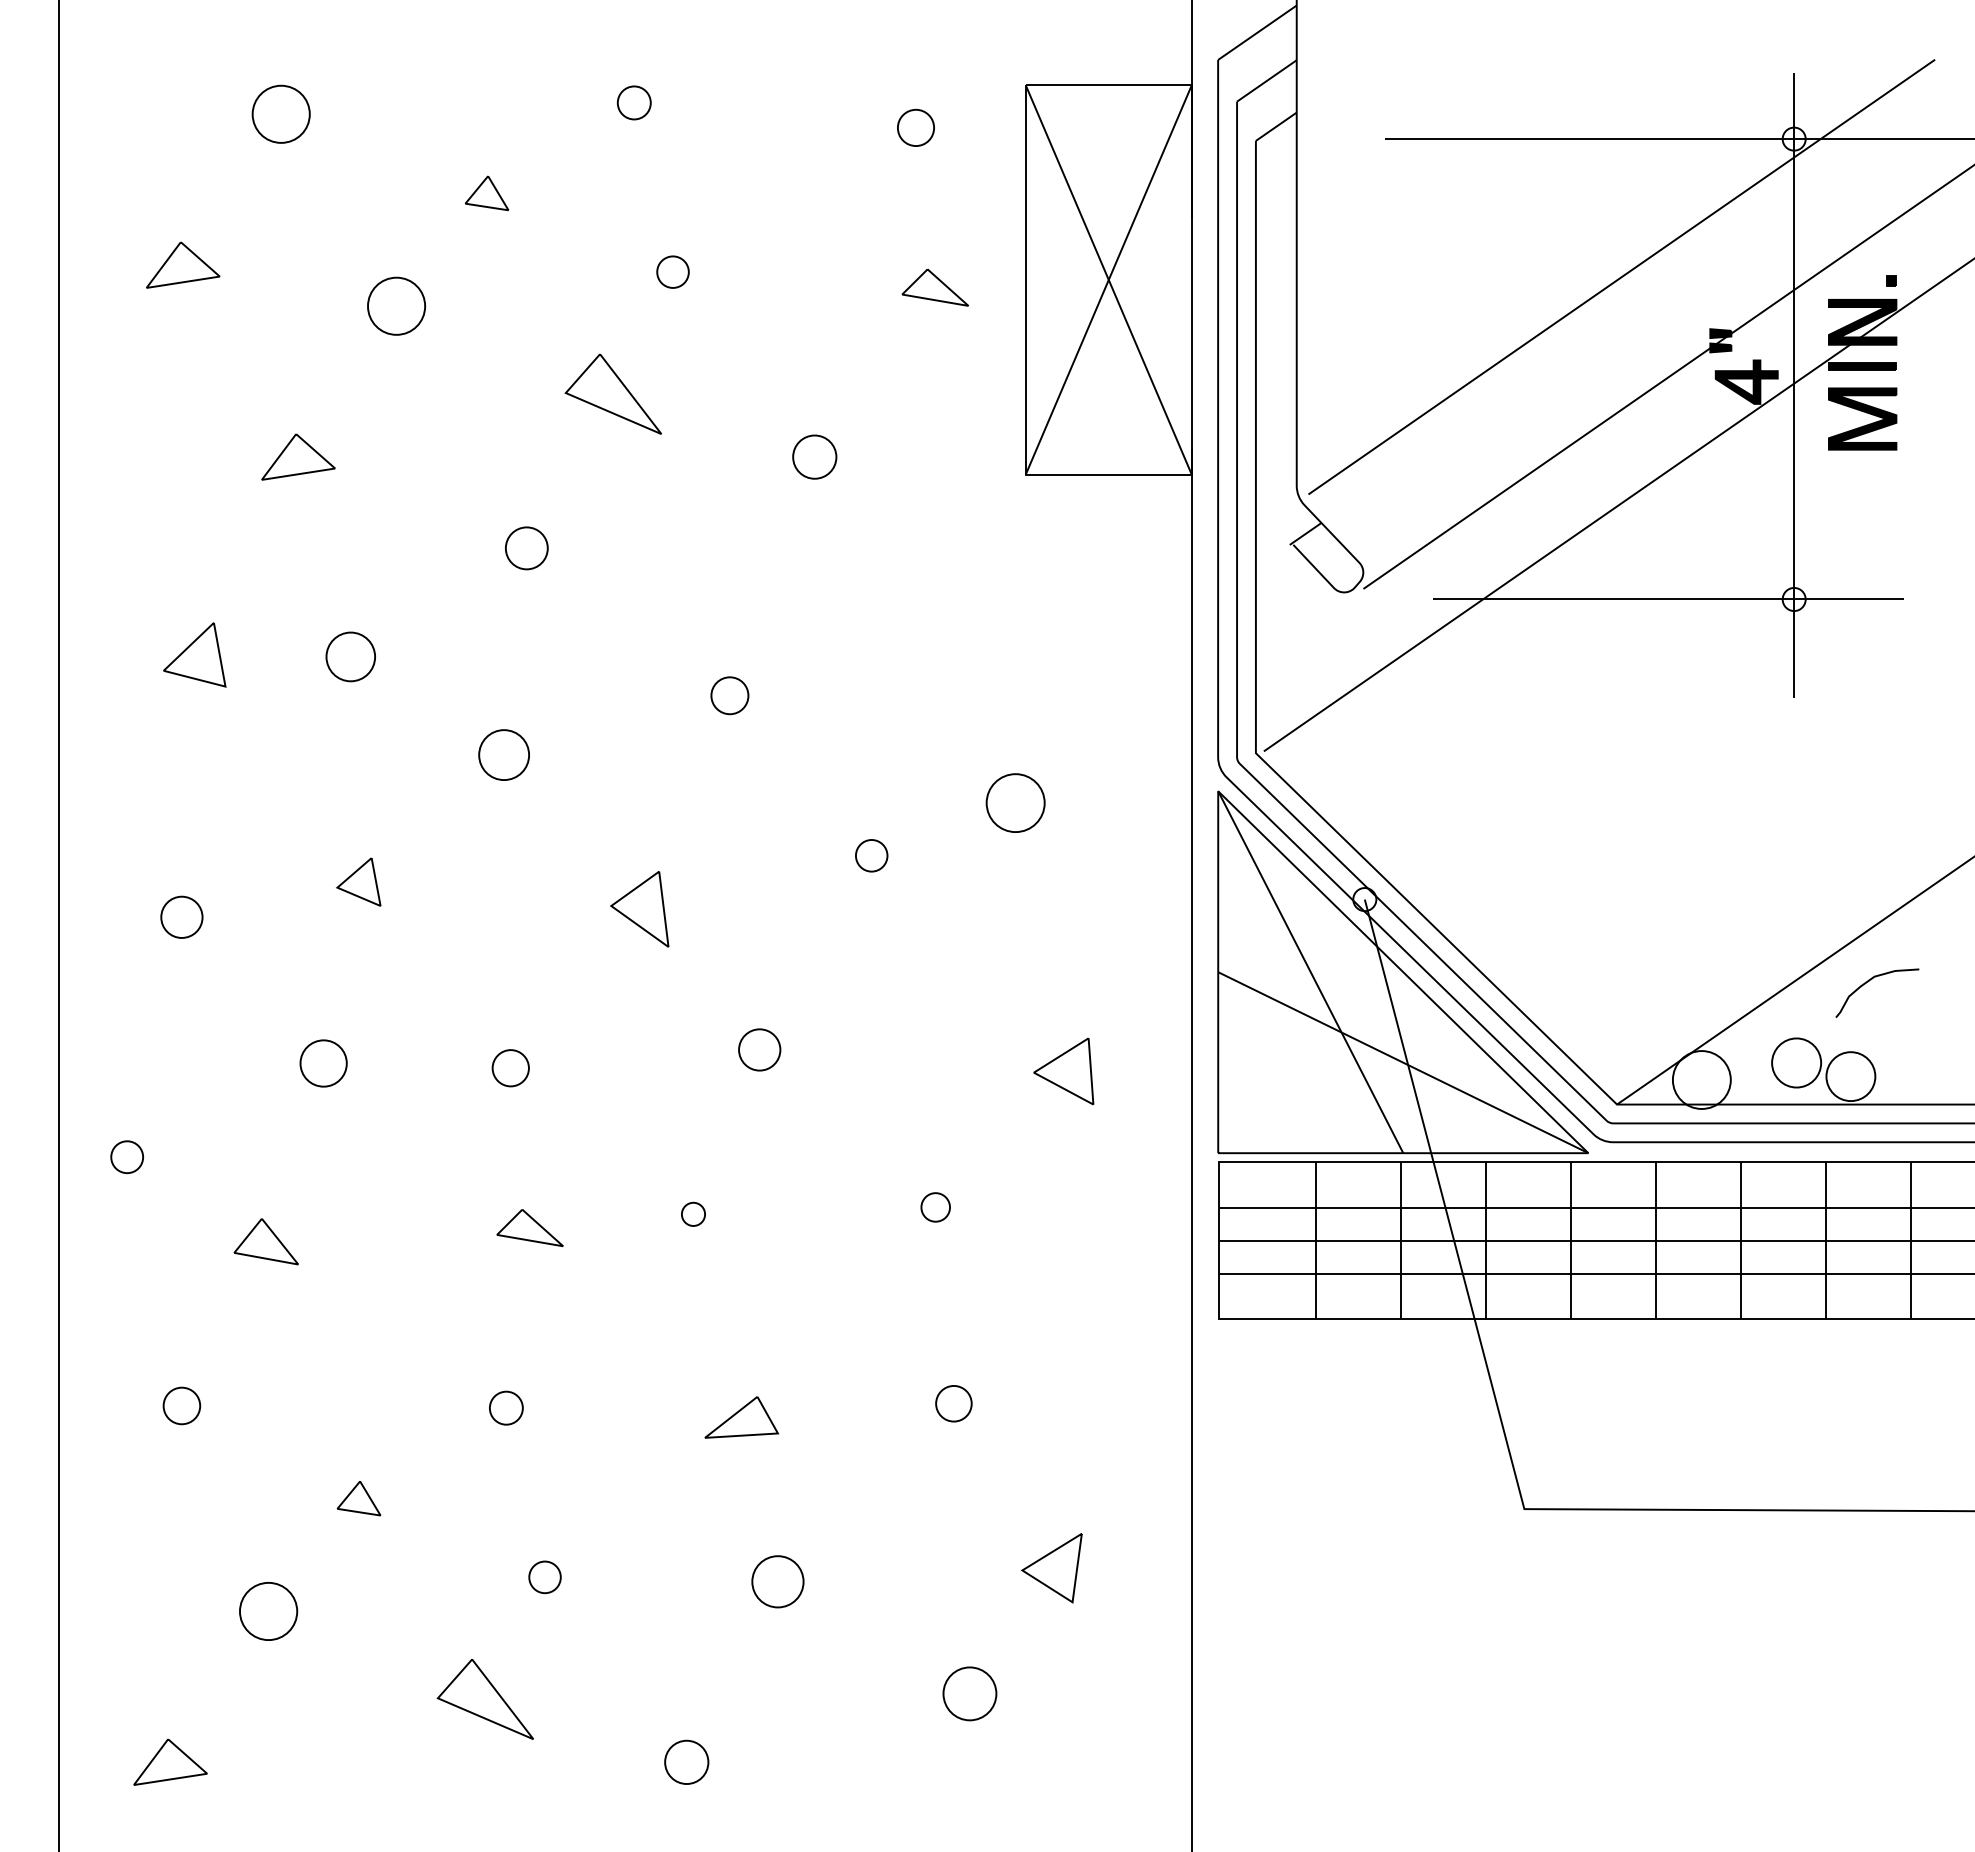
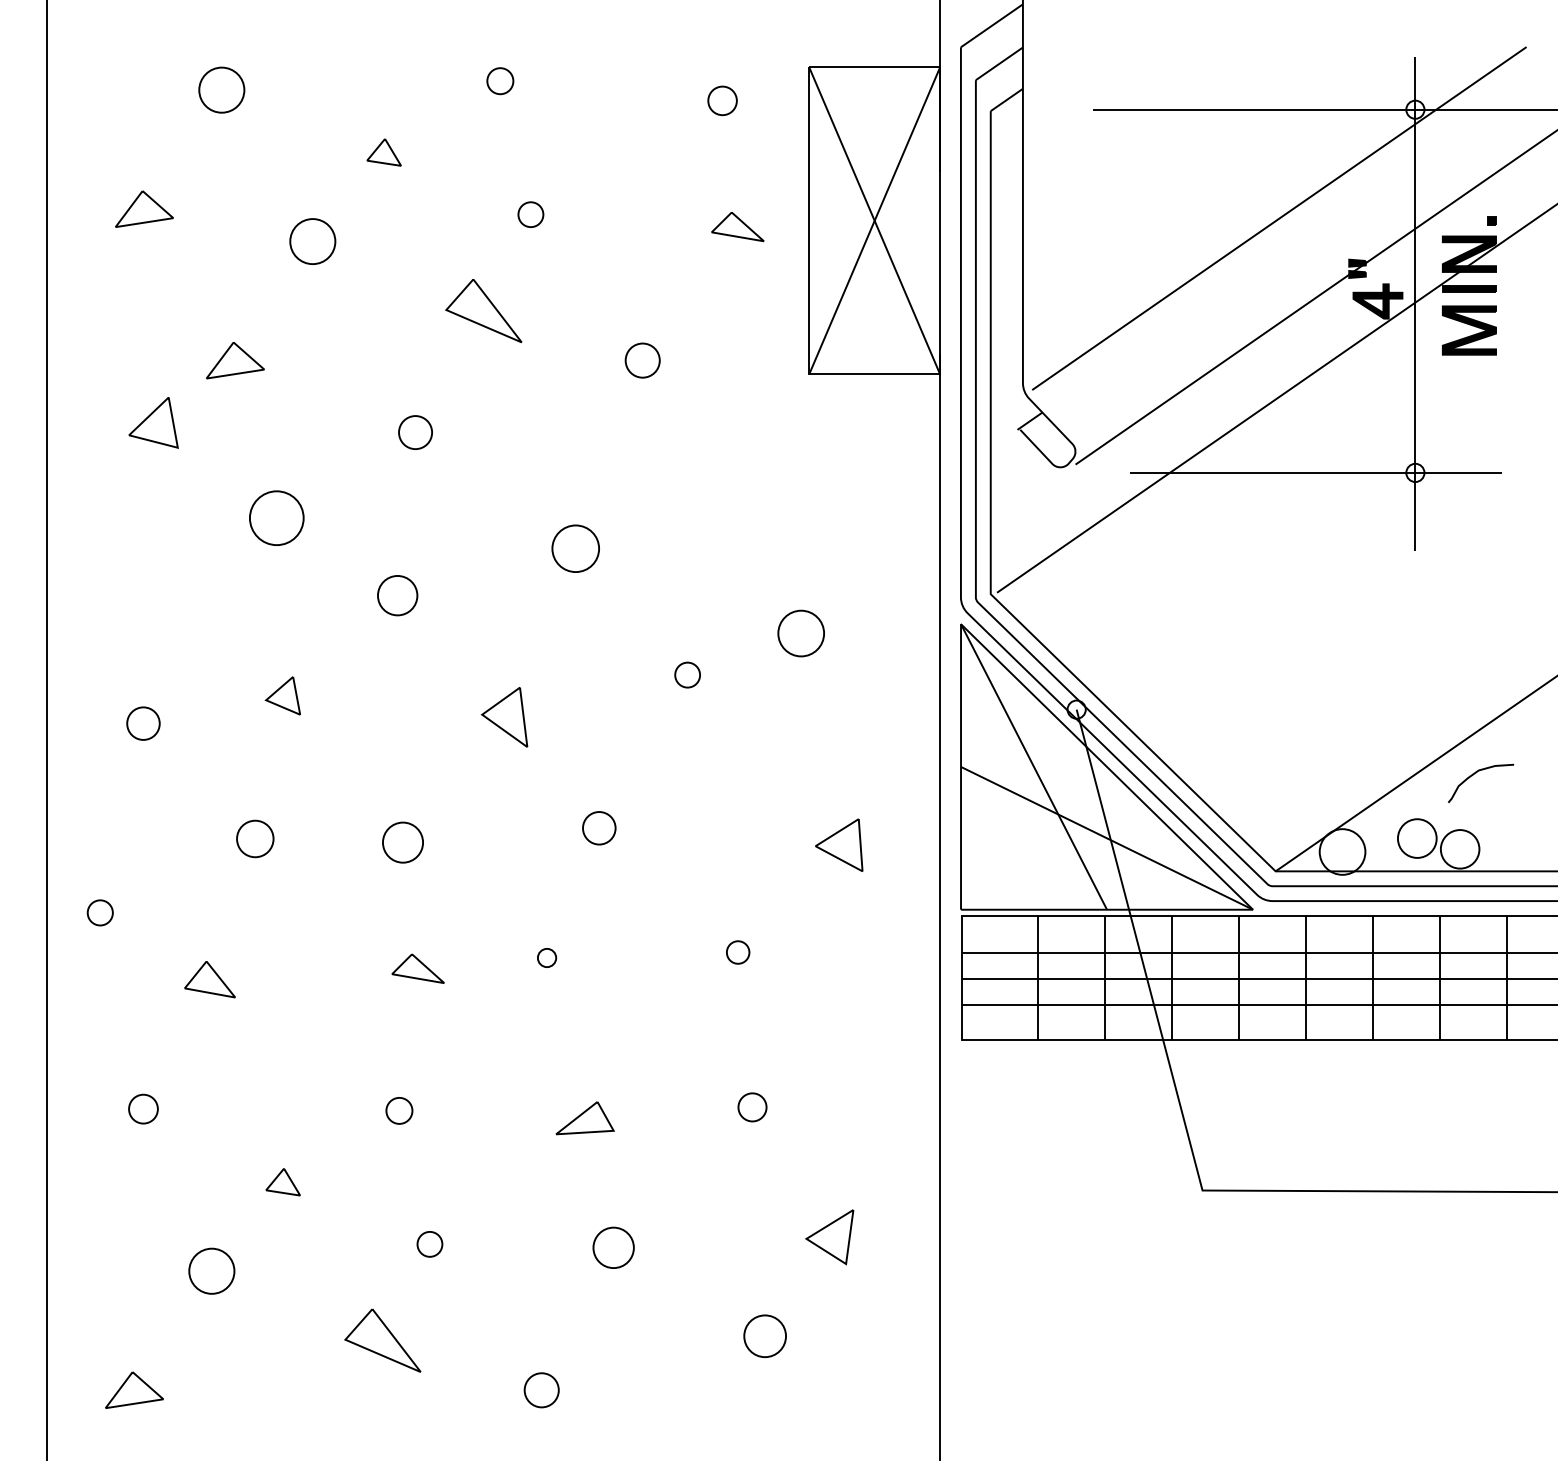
part: (194, 654) -> (153, 422), moved
part: (350, 656) -> (276, 517), size x1.4
part: (729, 695) -> (575, 548), size x1.6
part: (510, 1068) -> (402, 842), size x1.4

